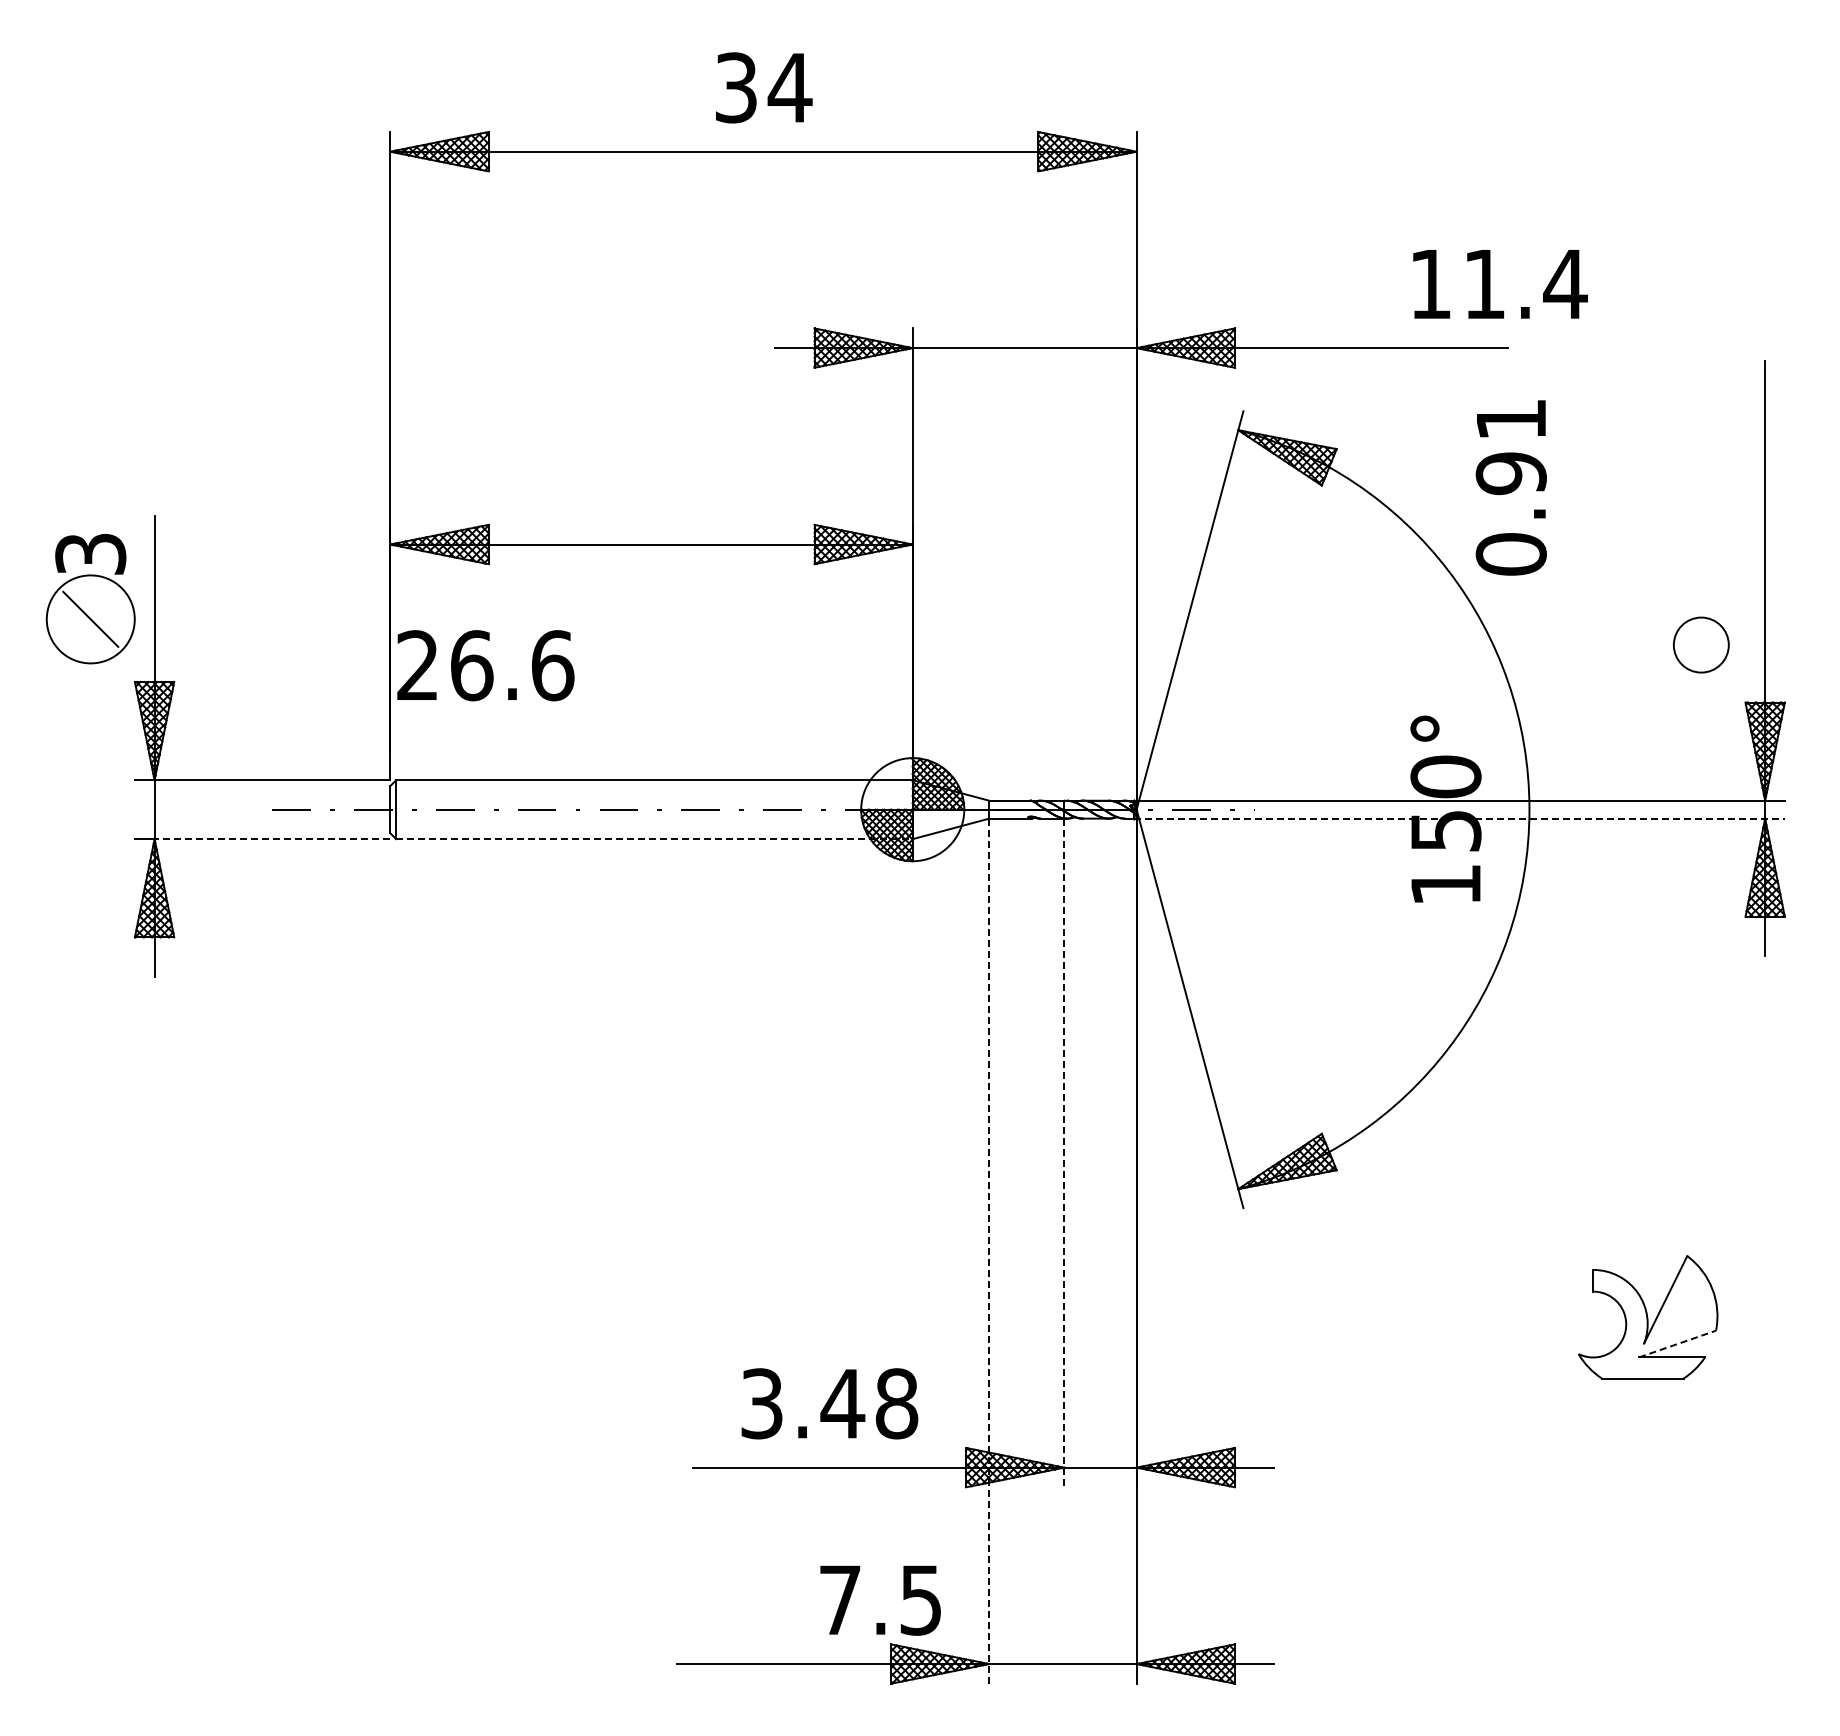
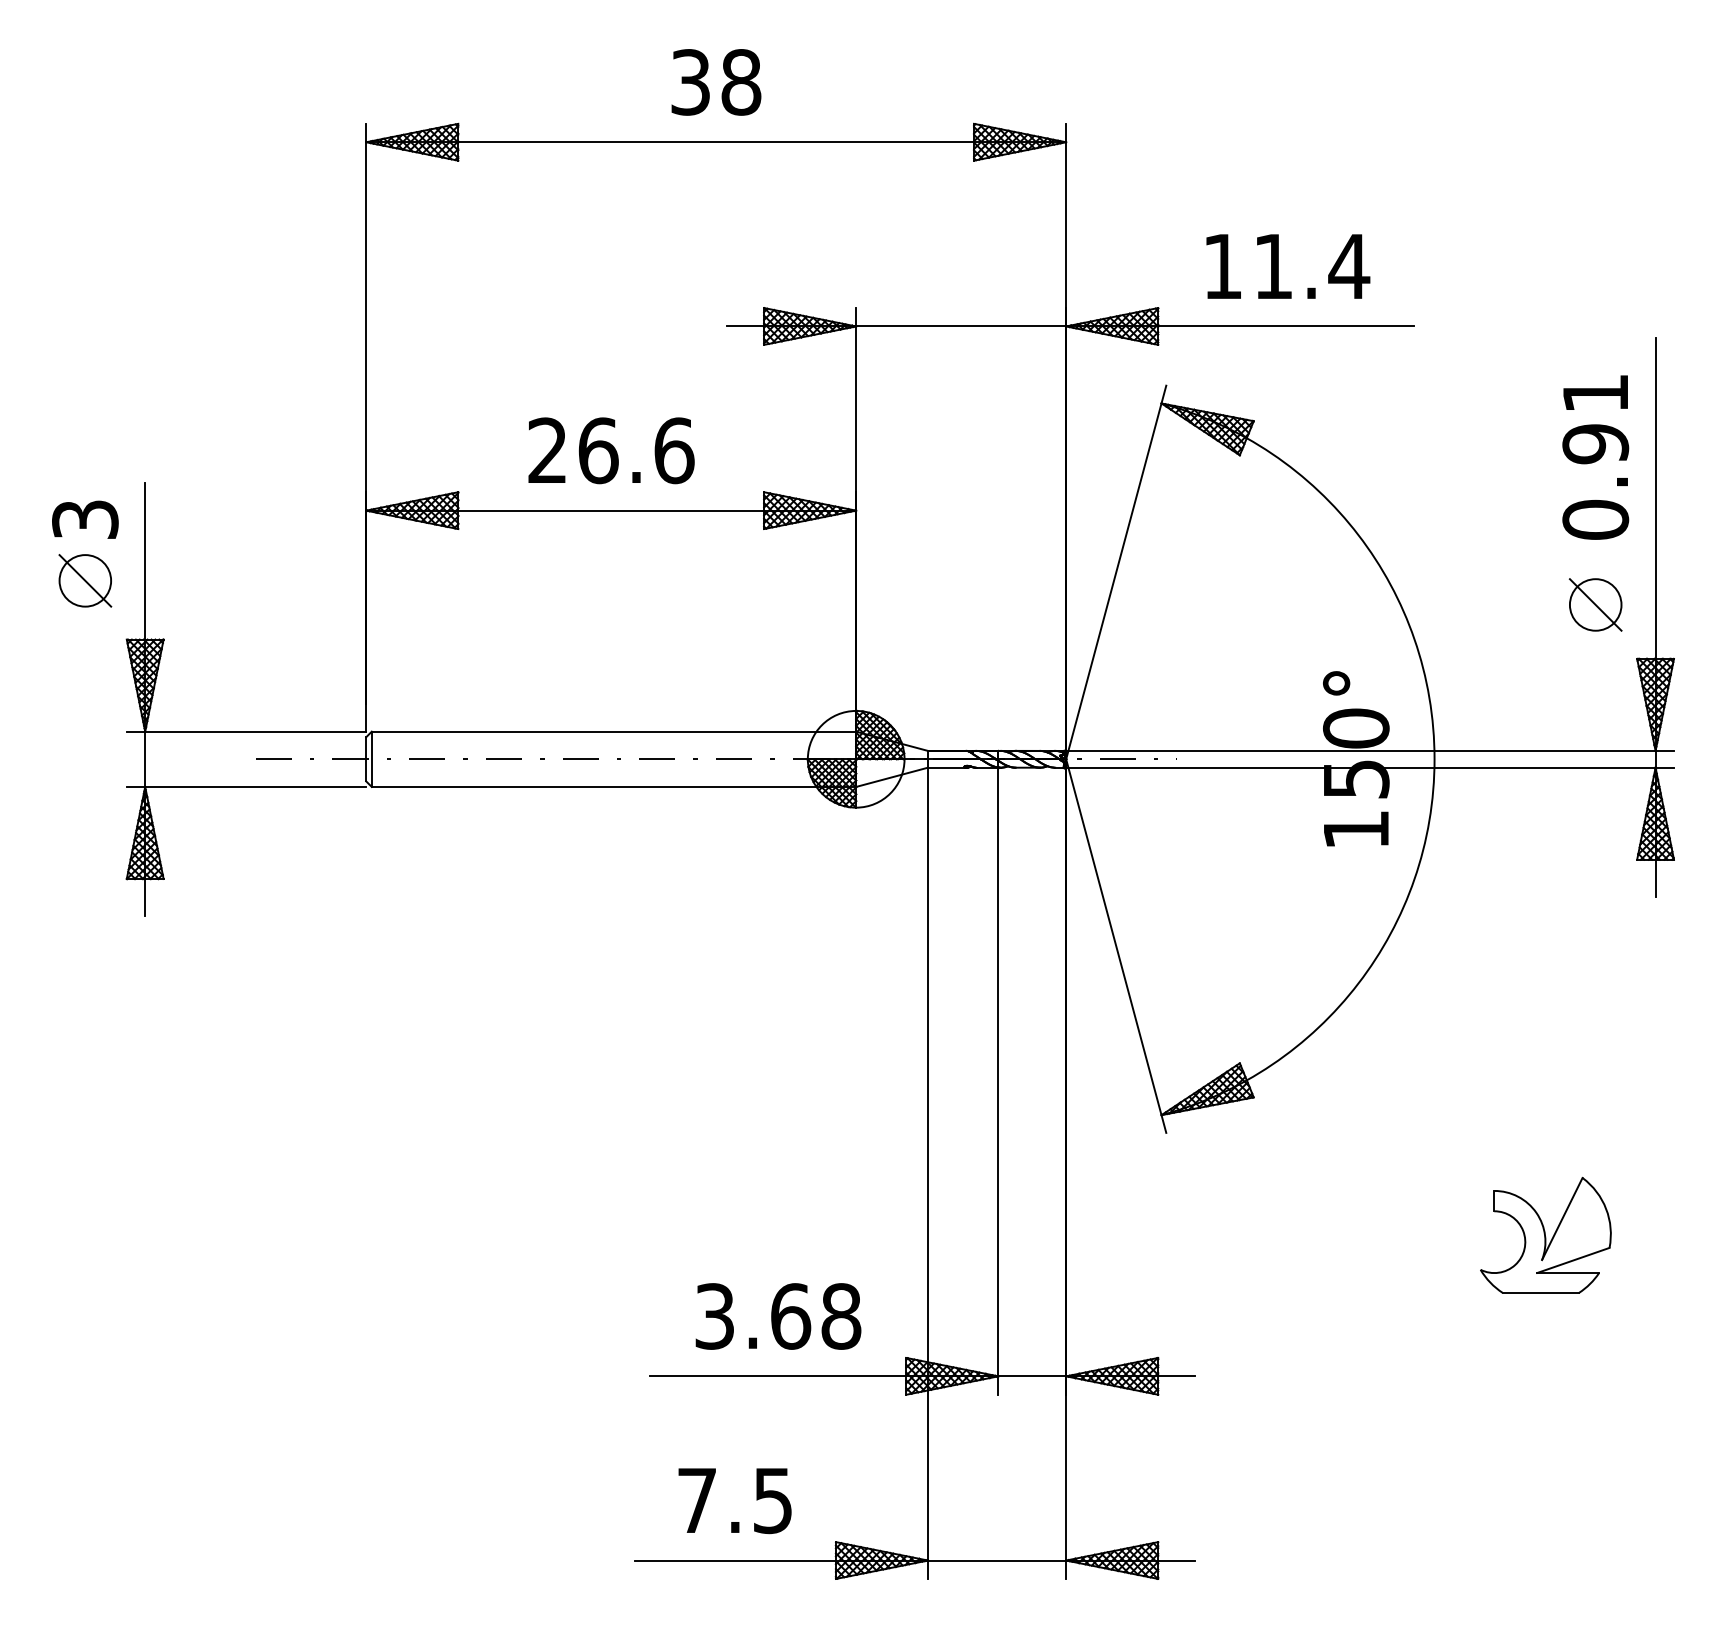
text: (789, 87) -> (740, 82), 34 -> 38
text: (1500, 284) -> (1288, 266), moved
text: (1510, 487) -> (1594, 457), moved
circle: (90, 618) -> (85, 580), size x0.62
line: (1700, 644) -> (1594, 604), added
text: (485, 665) -> (611, 450), moved
line: (1460, 818) -> (1369, 767), dashed -> solid
line: (272, 839) -> (255, 787), dashed -> solid
line: (654, 839) -> (614, 787), dashed -> solid
line: (1064, 1153) -> (998, 1081), dashed -> solid
line: (989, 1251) -> (928, 1173), dashed -> solid
line: (1677, 1344) -> (1573, 1260), dashed -> solid
text: (842, 1403) -> (790, 1316), 3.48 -> 3.68
text: (880, 1600) -> (734, 1500), moved

